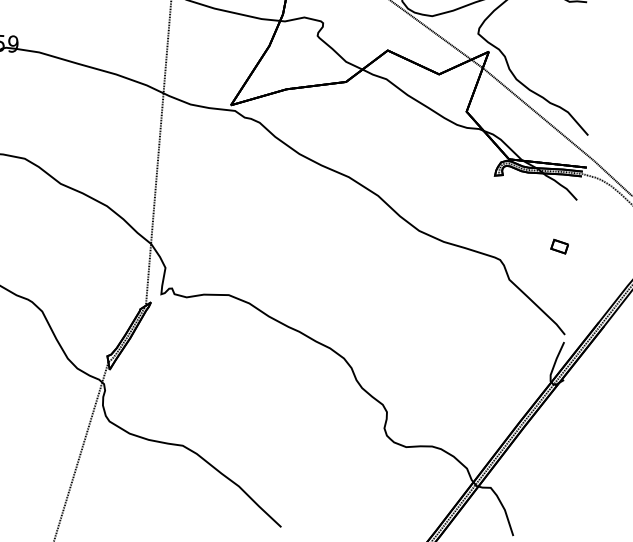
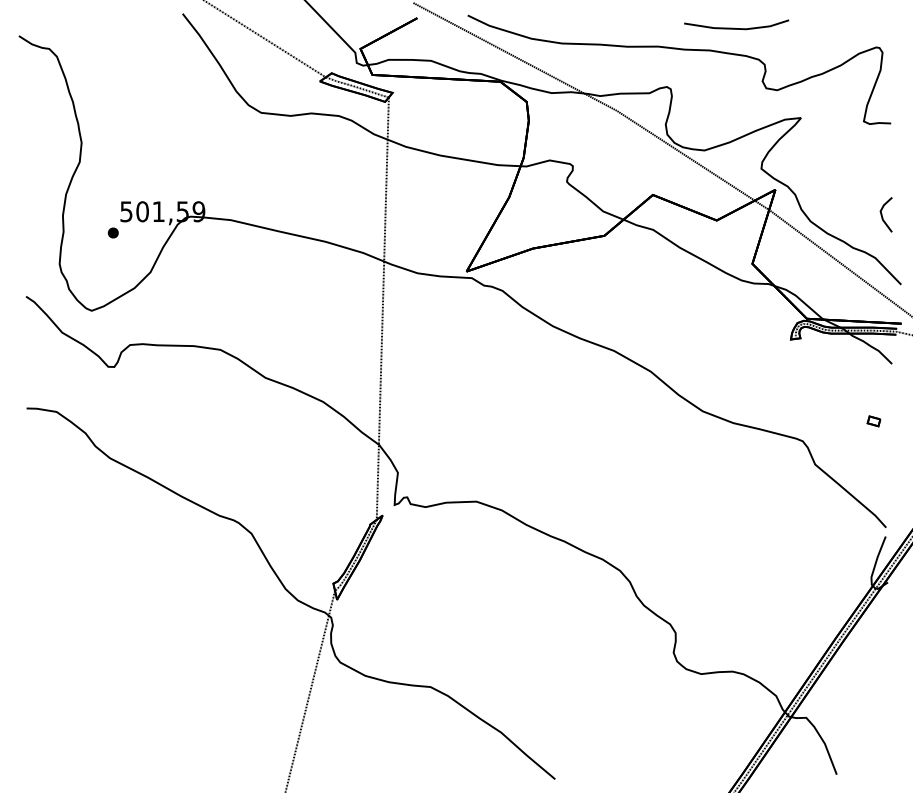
line: (575, 76) -> (882, 214), added
part: (559, 246) -> (873, 421), size x0.62

